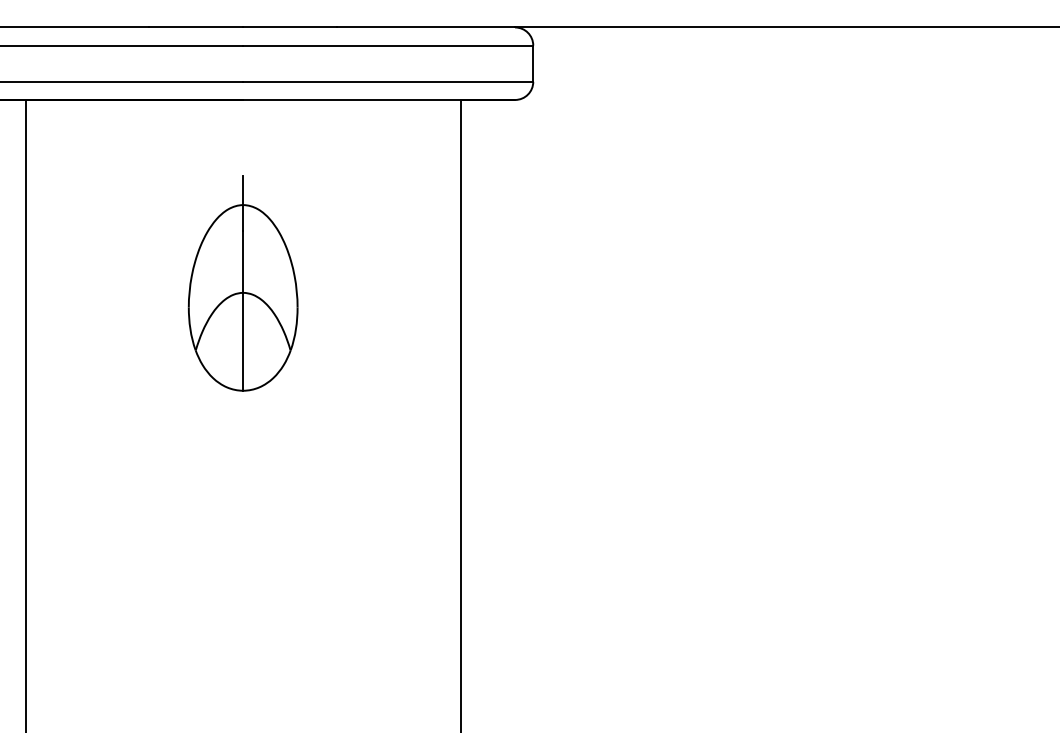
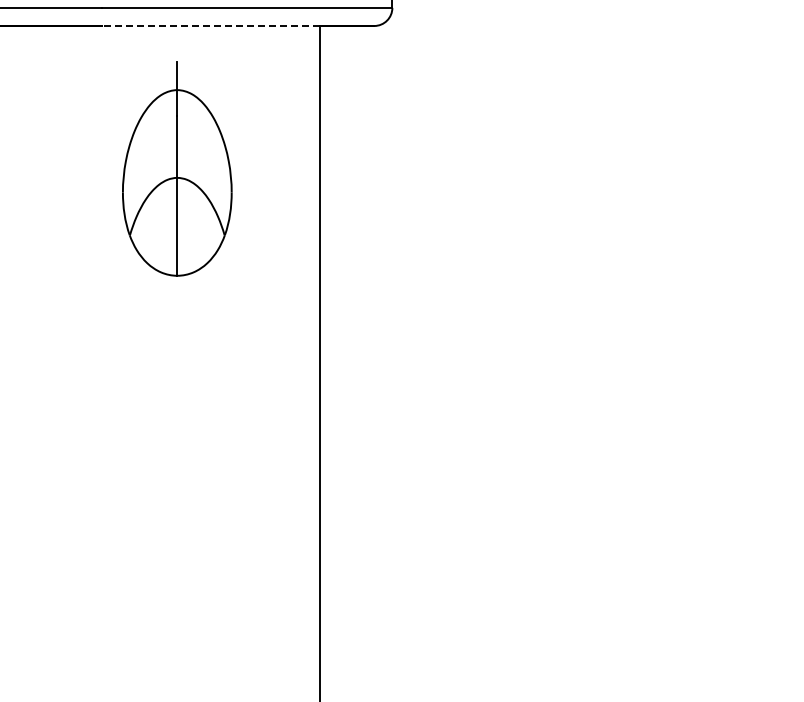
line: (351, 99) -> (210, 25), solid -> dashed
part: (242, 283) -> (176, 168), moved

